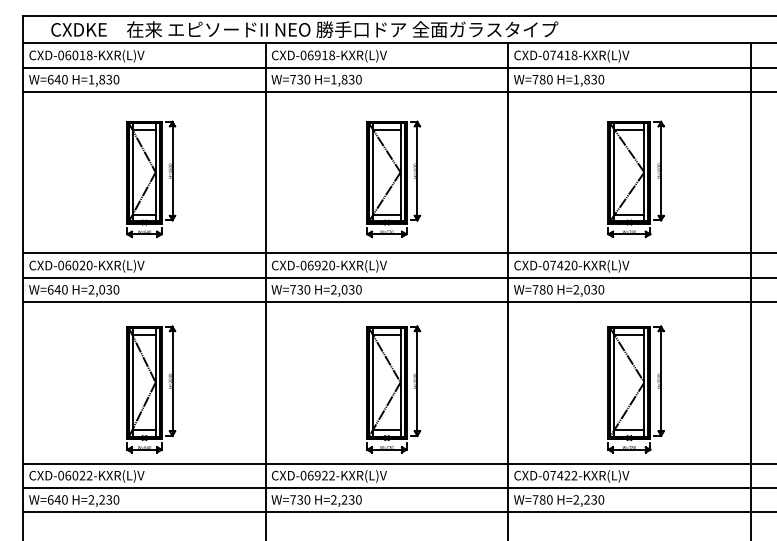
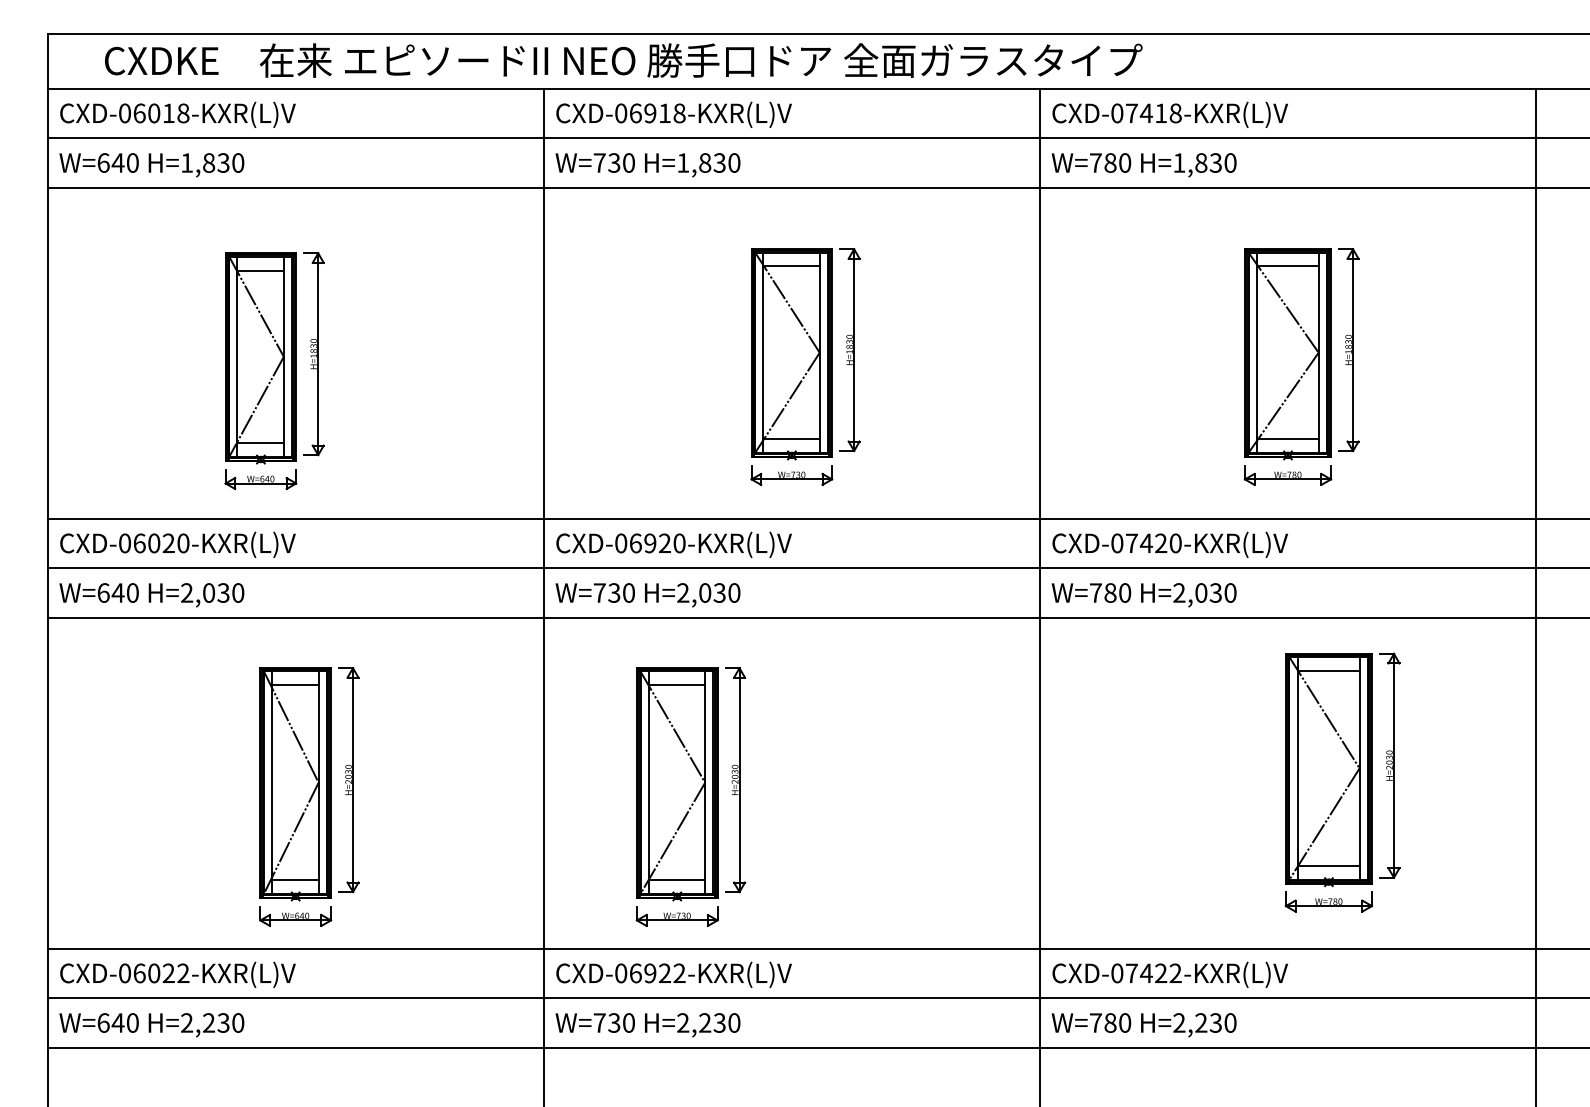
part: (151, 178) -> (275, 369), moved
part: (393, 389) -> (690, 797), moved
part: (635, 389) -> (1341, 782), moved

